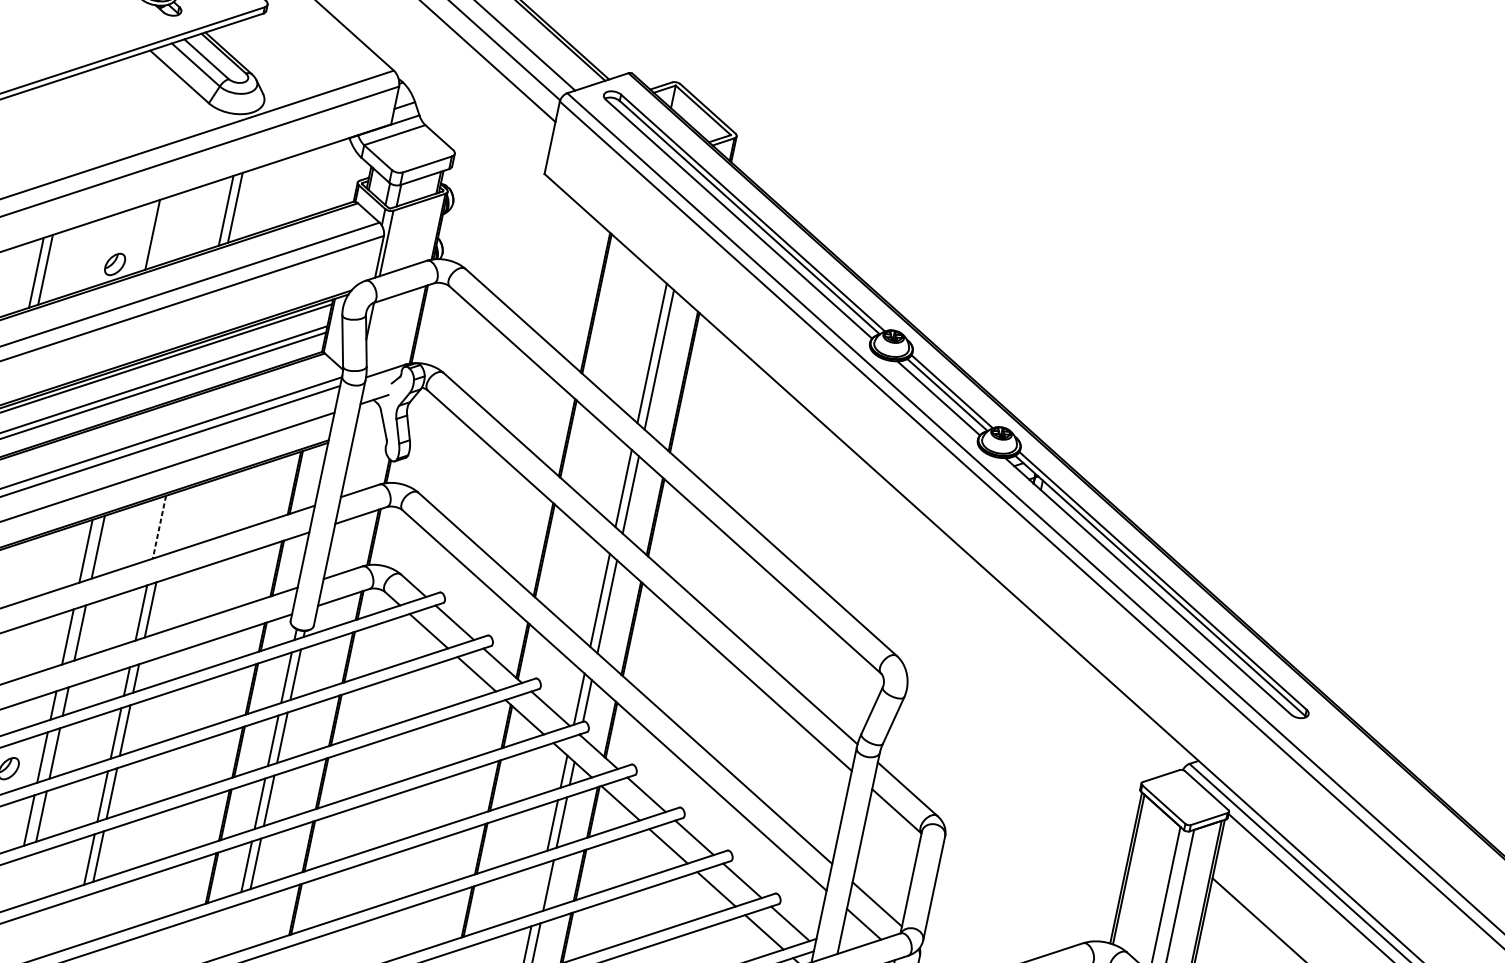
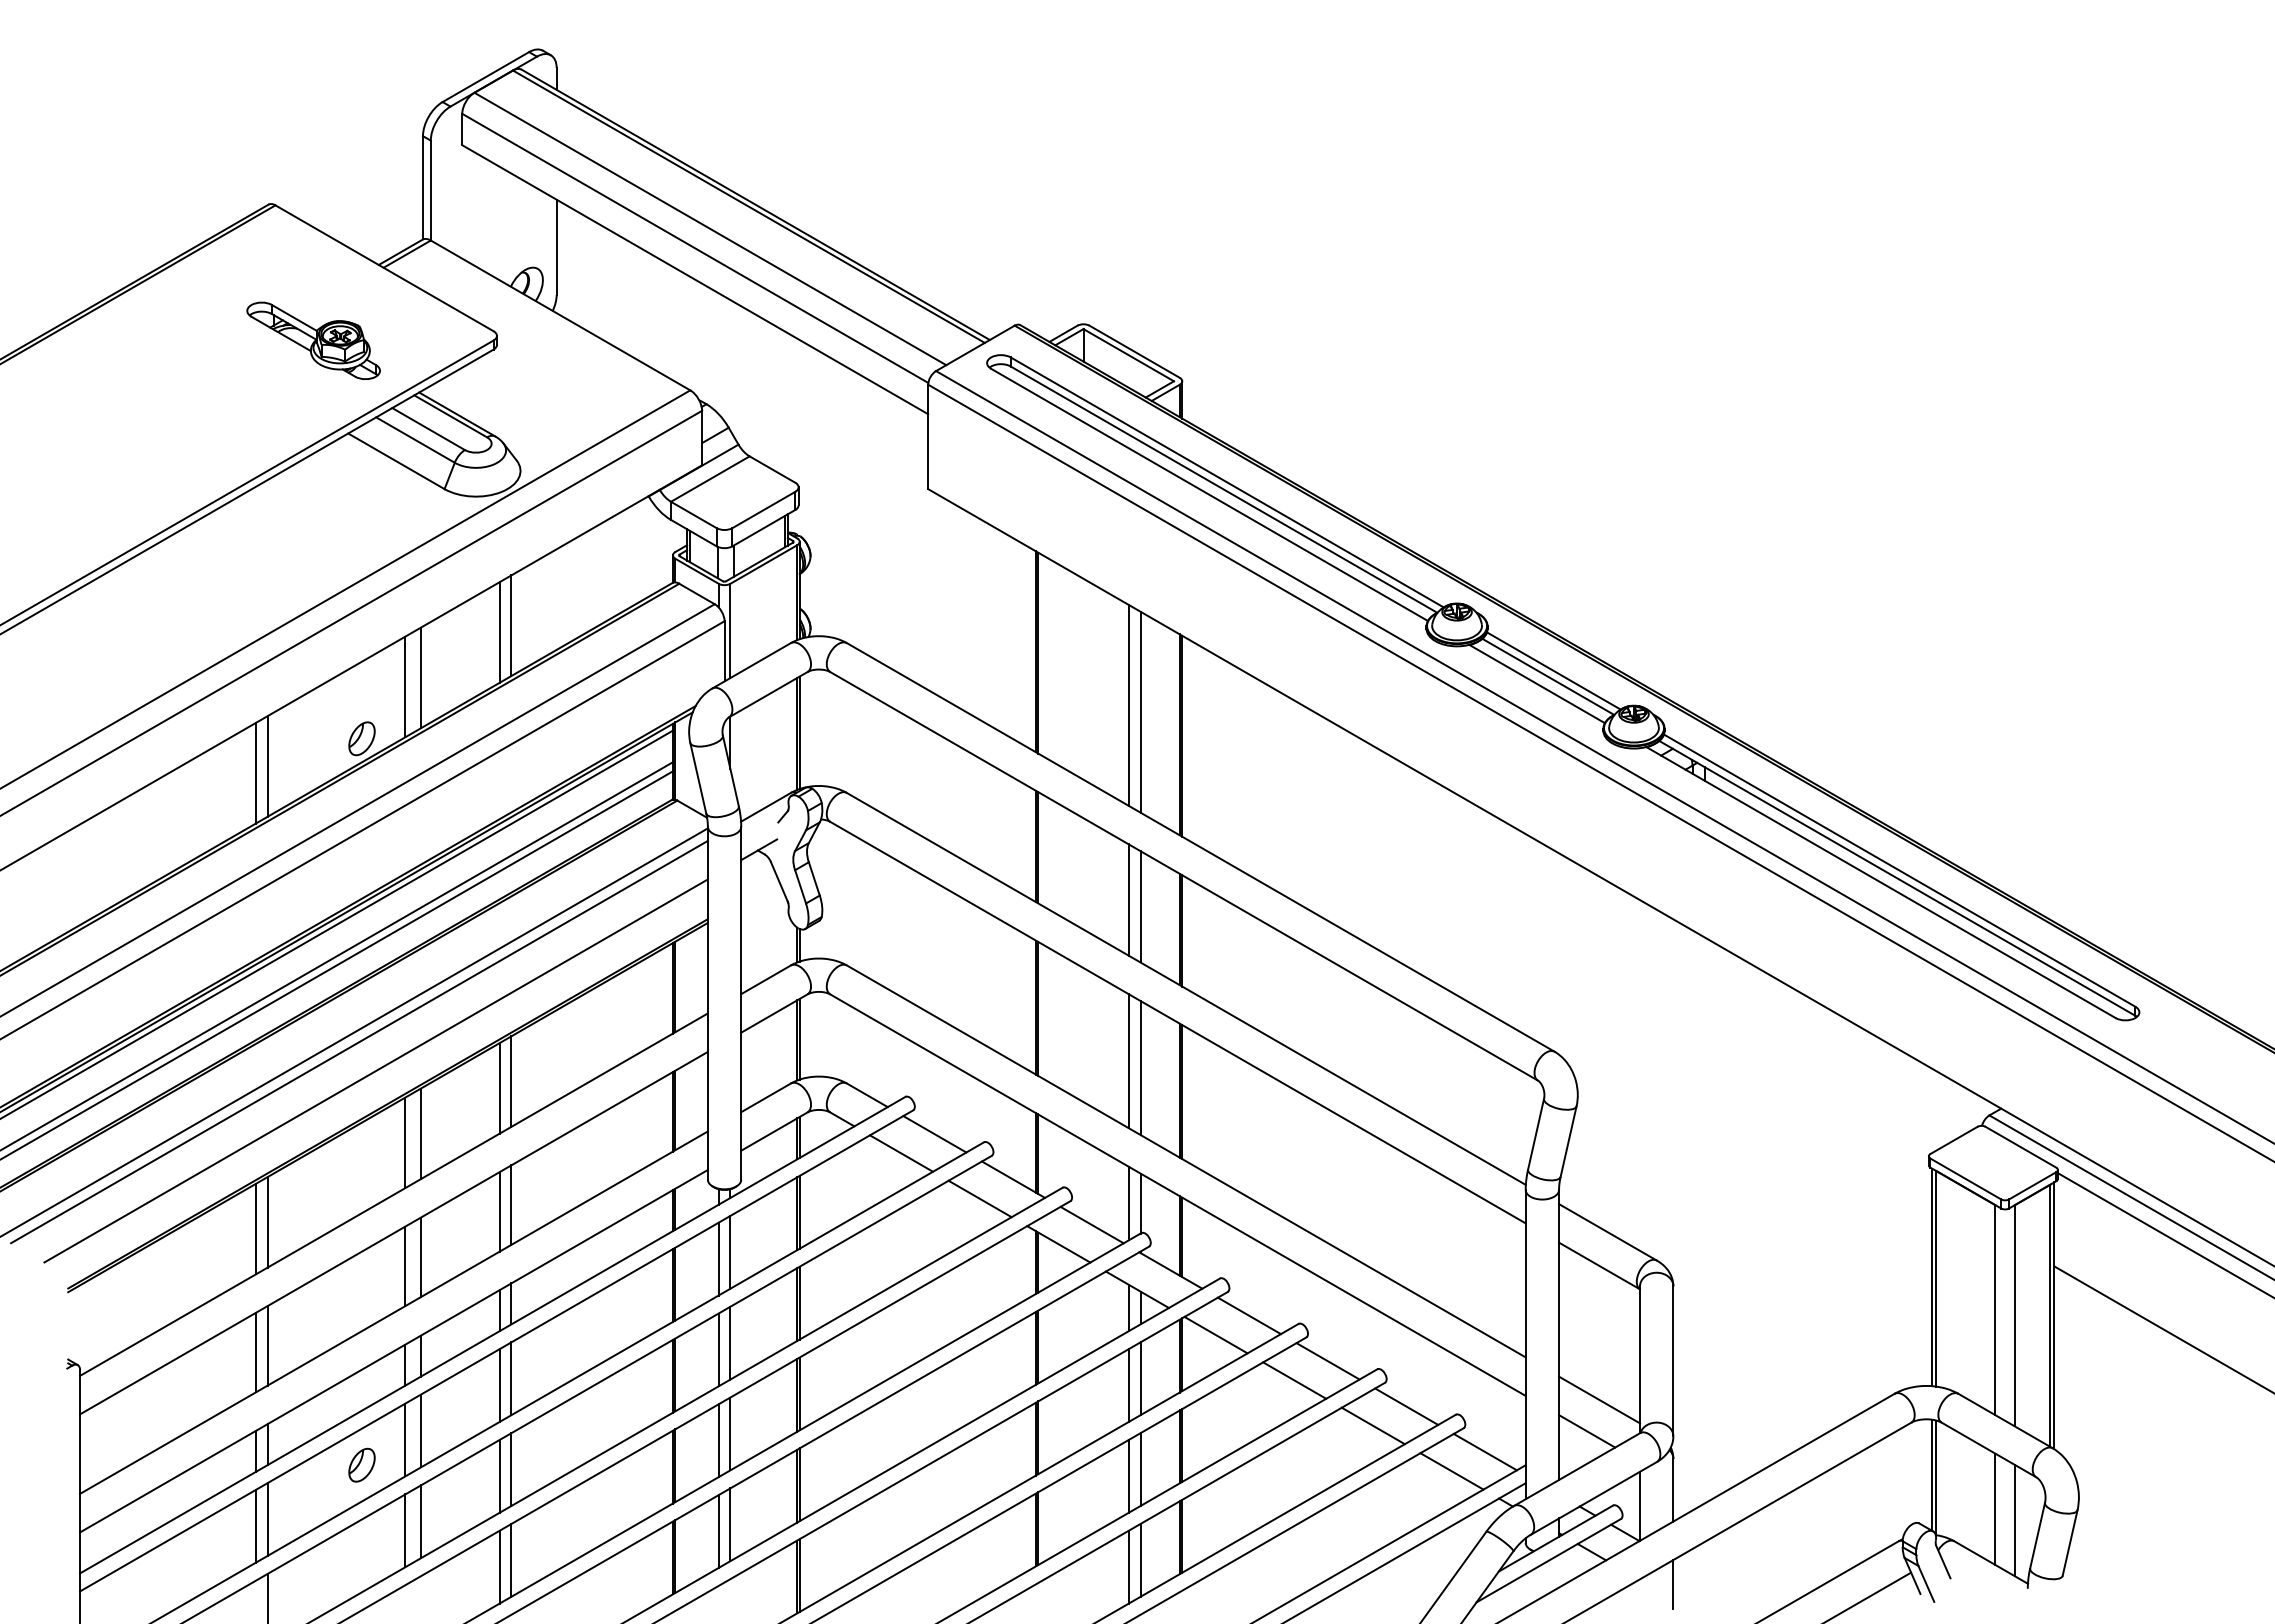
line: (165, 230) -> (421, 677), added
line: (168, 524) -> (511, 1081), added
line: (159, 527) -> (499, 1088), dashed -> solid
line: (539, 888) -> (1128, 1476), added

